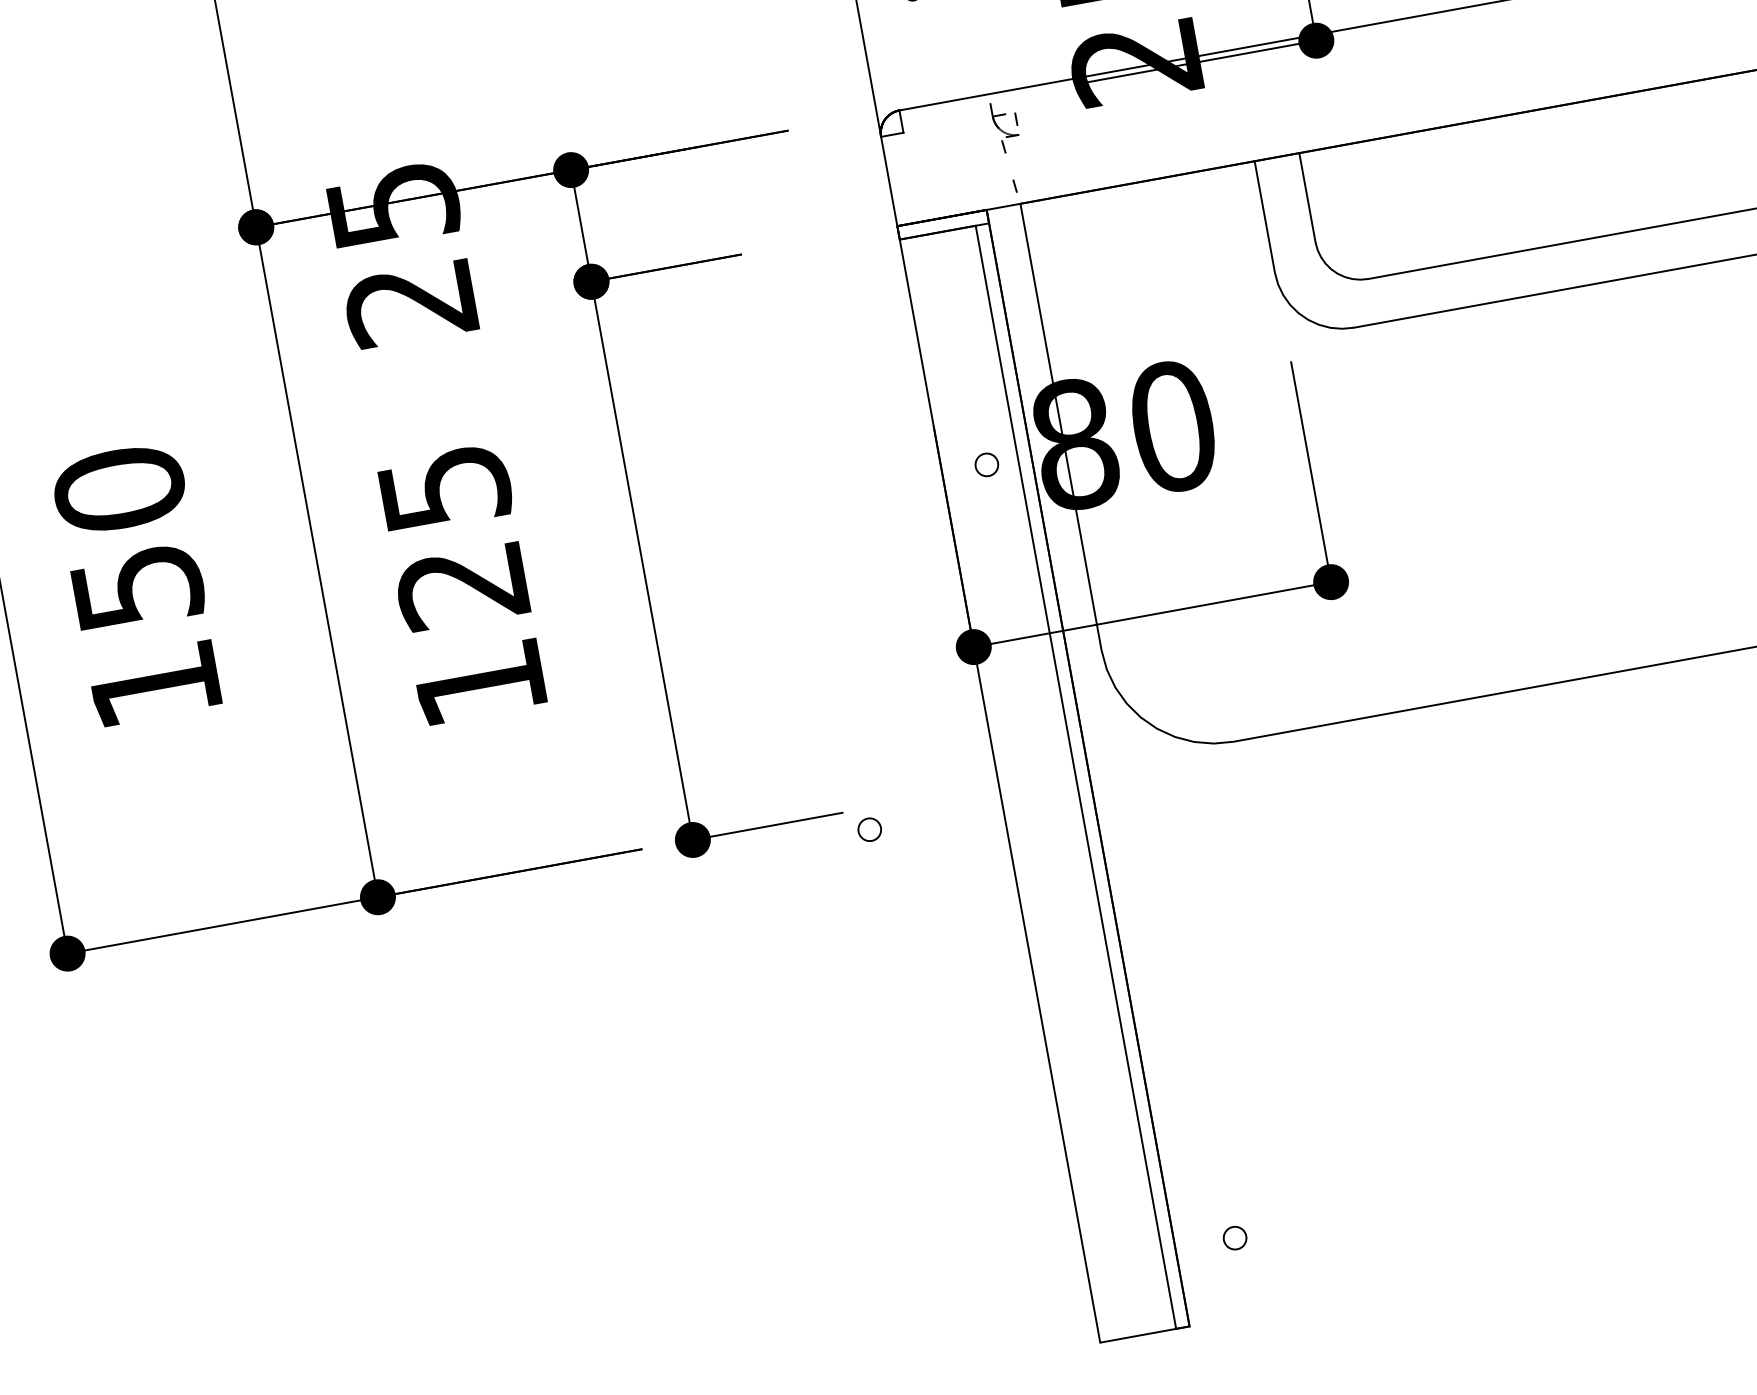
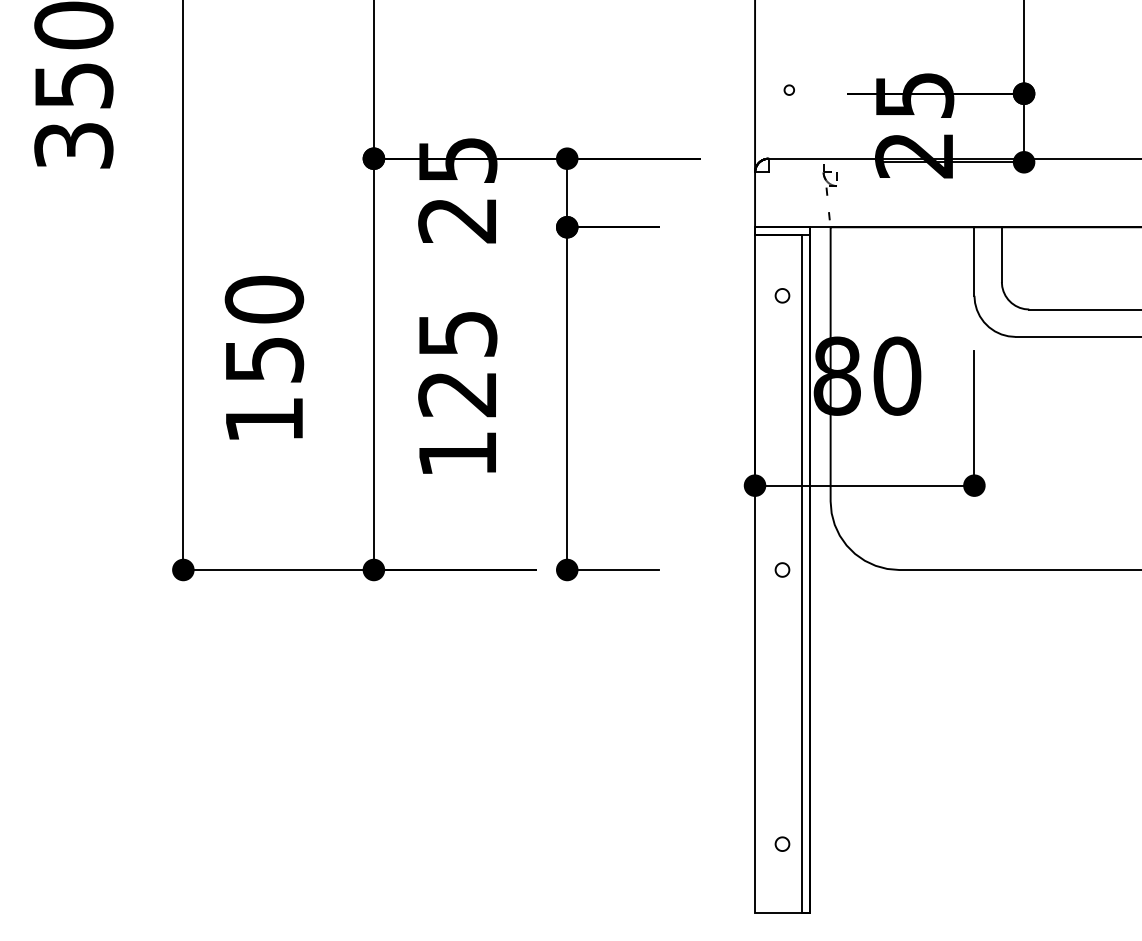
part: (986, 464) -> (782, 295), moved
part: (869, 828) -> (782, 569), moved
part: (1234, 1237) -> (782, 843), moved

